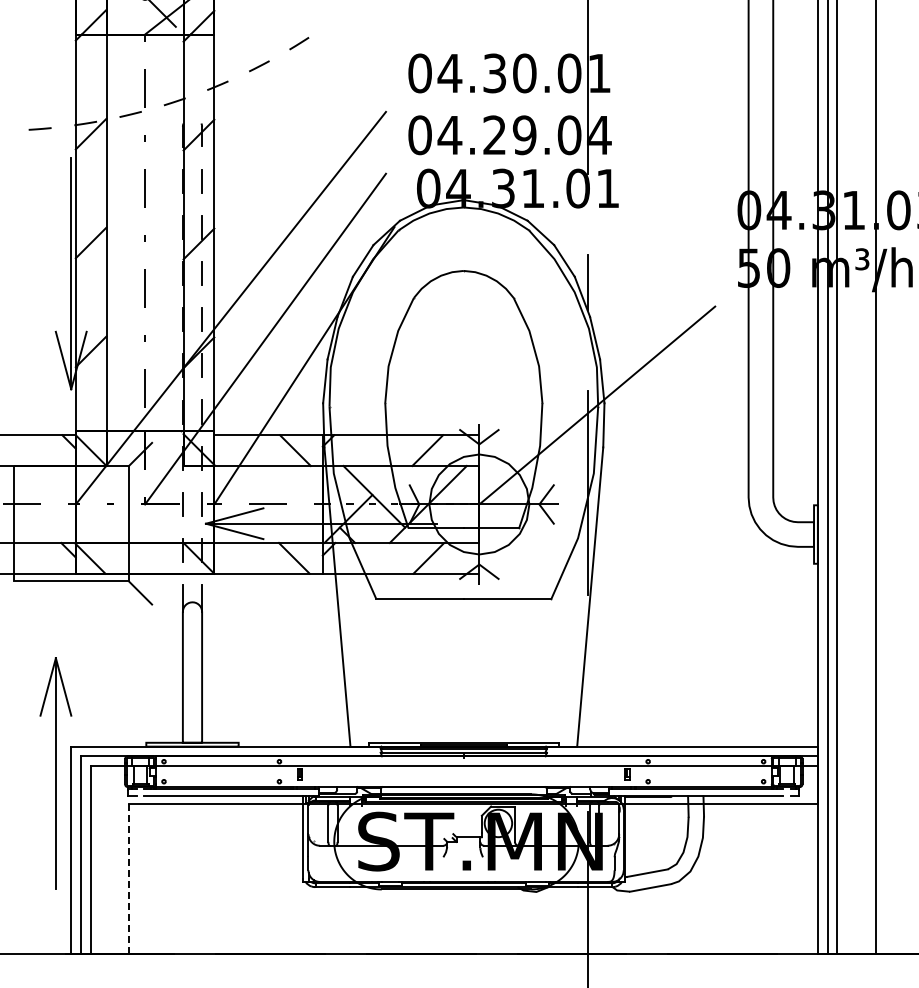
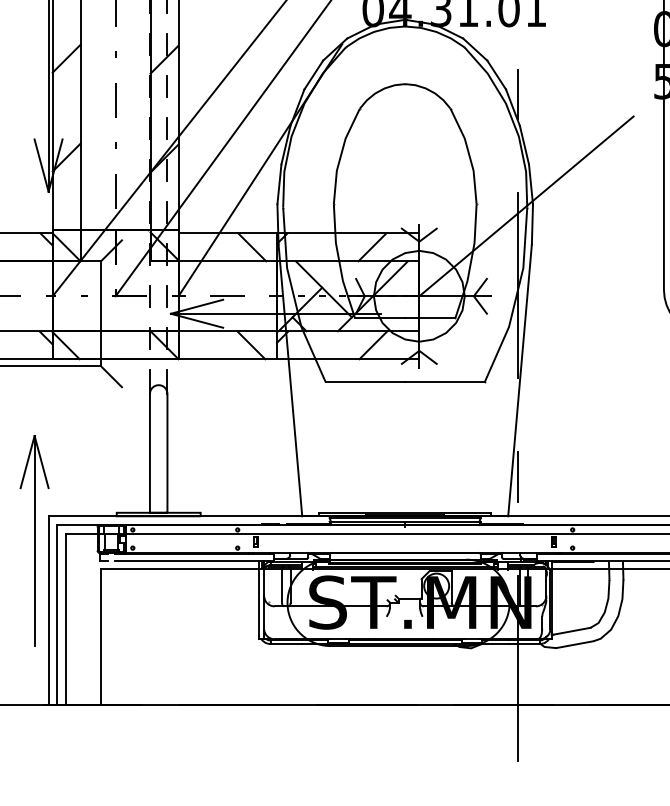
line: (587, 703) -> (517, 477), added
line: (128, 878) -> (100, 636), dashed -> solid

